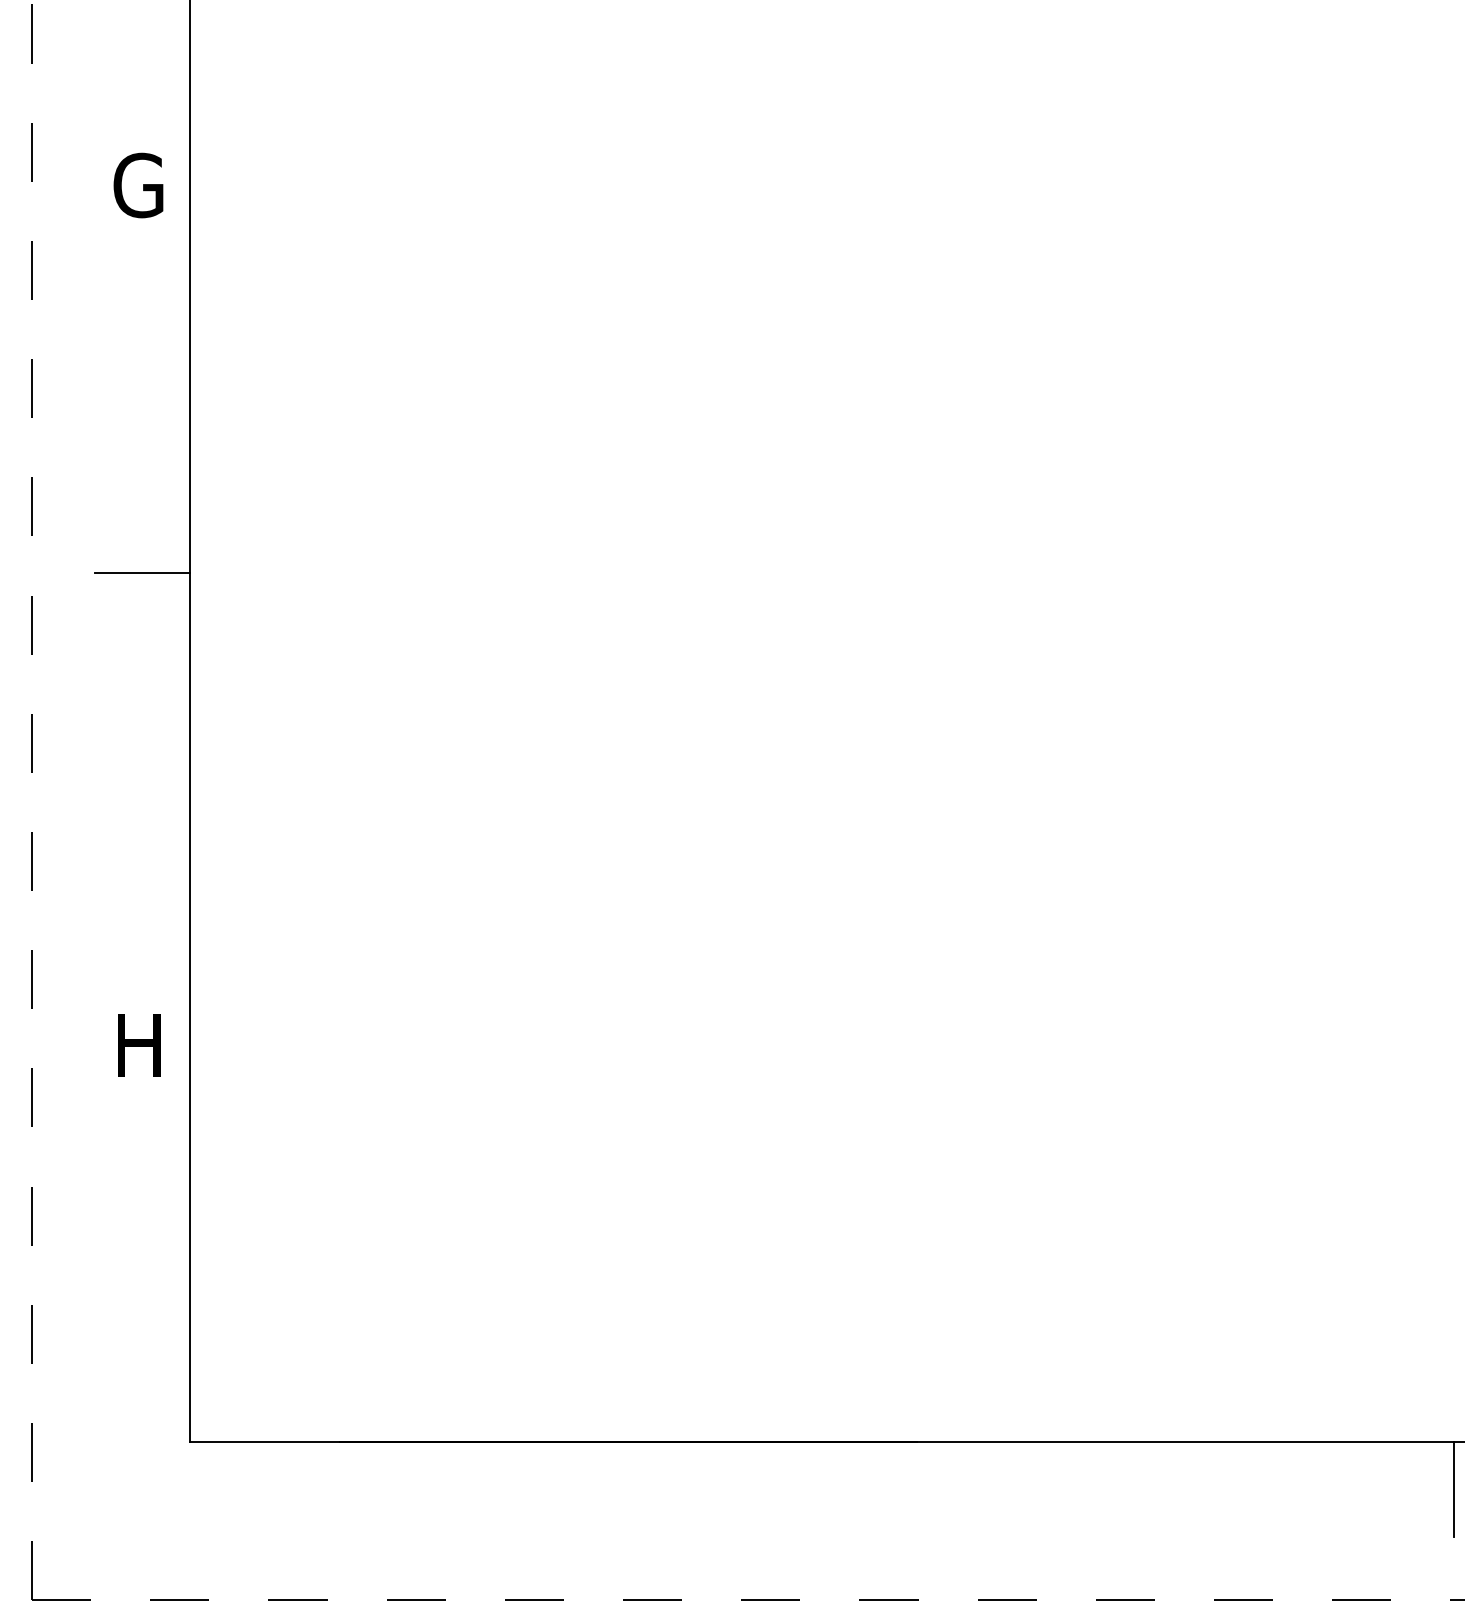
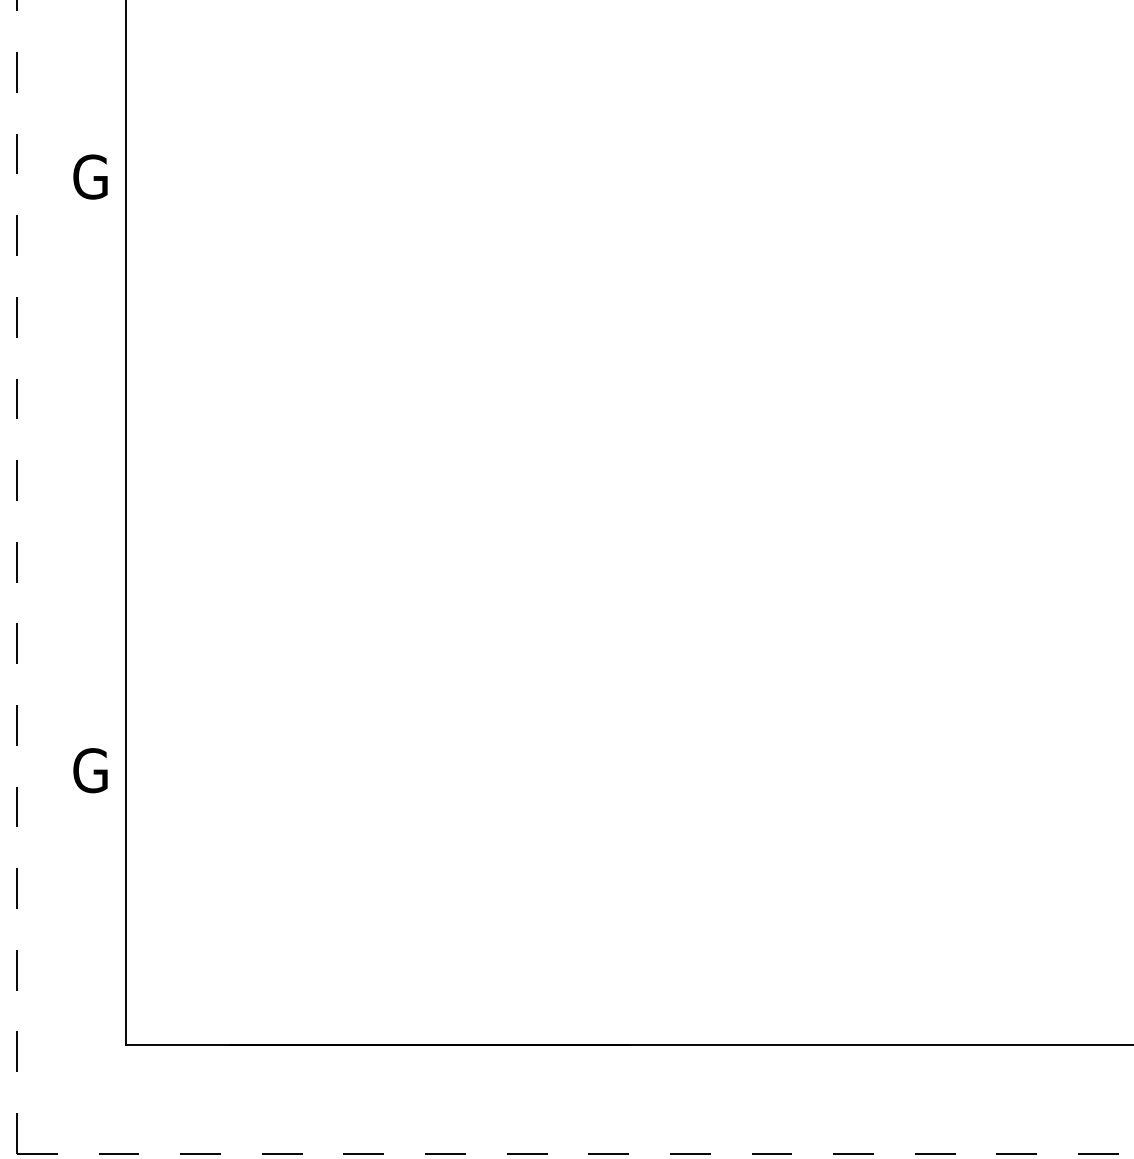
line: (142, 572) -> (93, 444), removed
text: (138, 1044) -> (90, 770), H -> G
line: (1454, 1489) -> (999, 1077), removed

